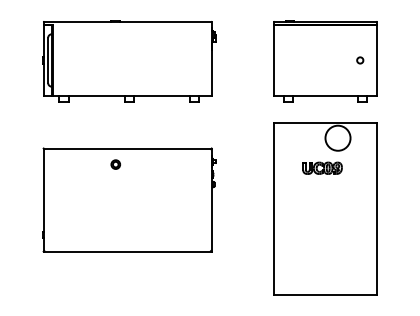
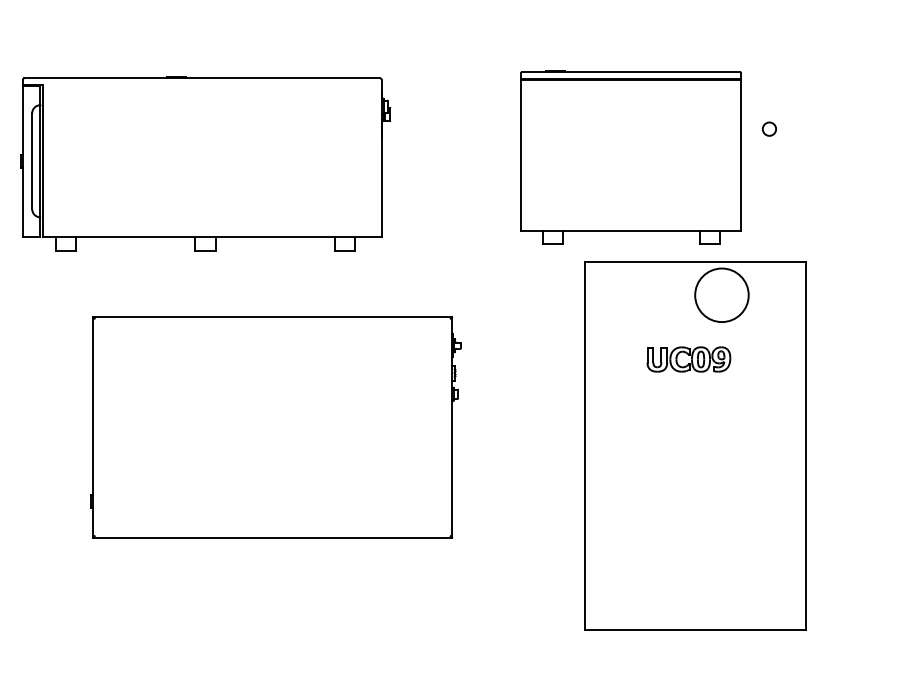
part: (129, 61) -> (206, 163), moved
part: (325, 61) -> (631, 157), moved
part: (115, 164) -> (246, 351), removed

